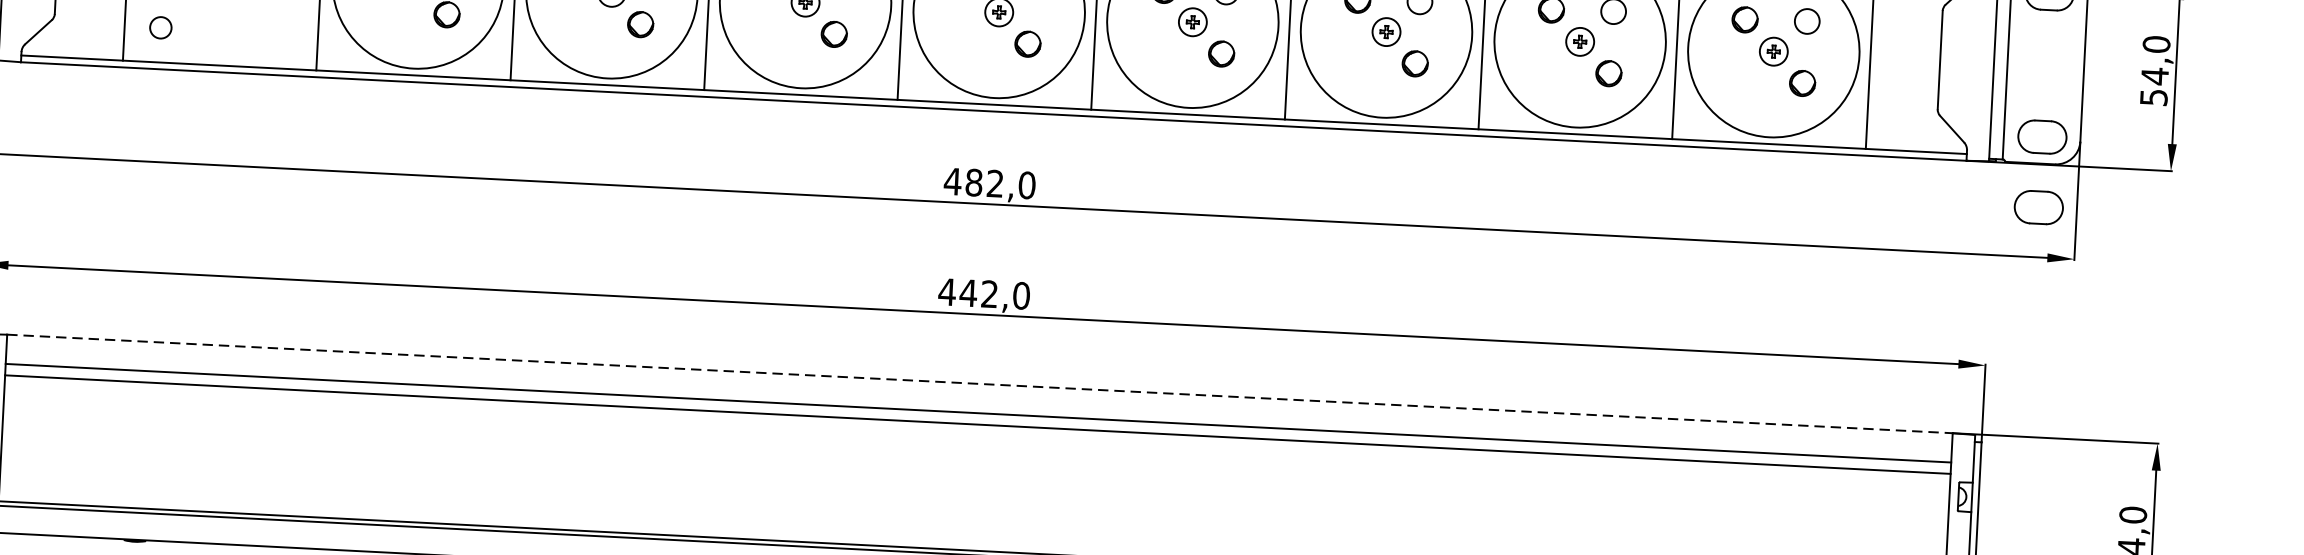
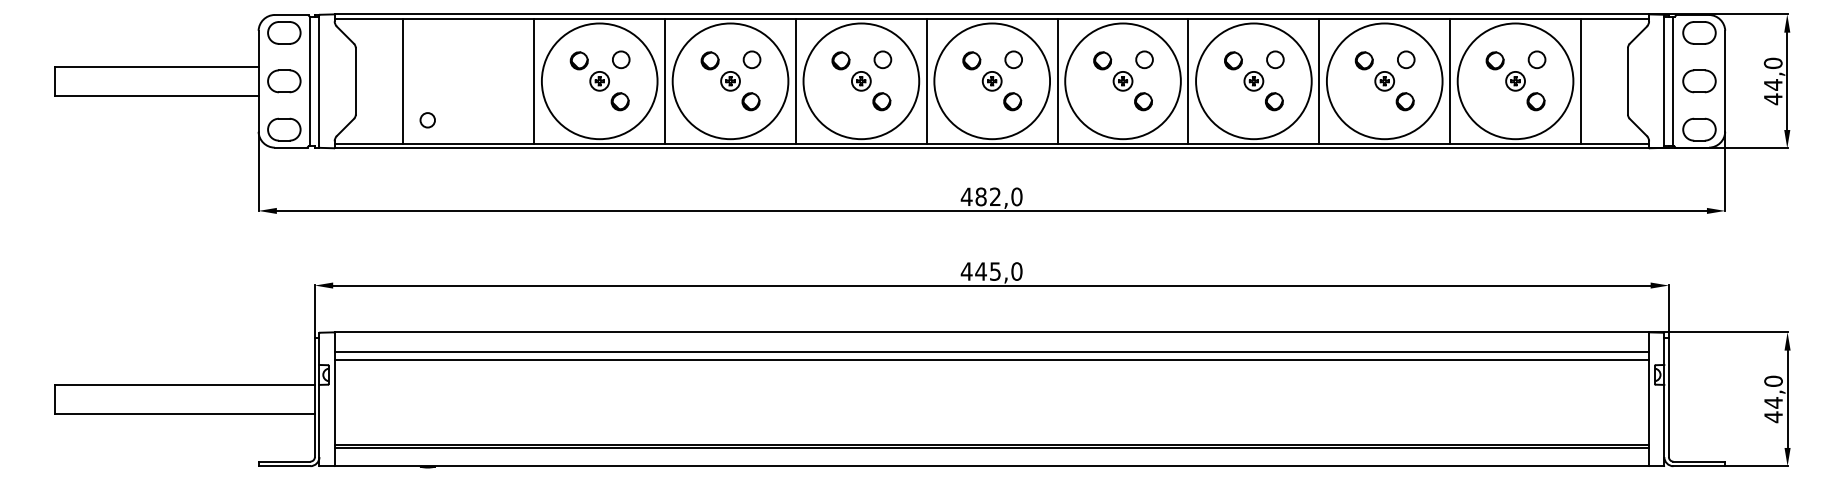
text: (2154, 97) -> (1773, 99), 54,0 -> 44,0
part: (2038, 207) -> (1699, 81), moved
text: (989, 294) -> (995, 271), 442,0 -> 445,0
line: (980, 384) -> (992, 332), dashed -> solid

